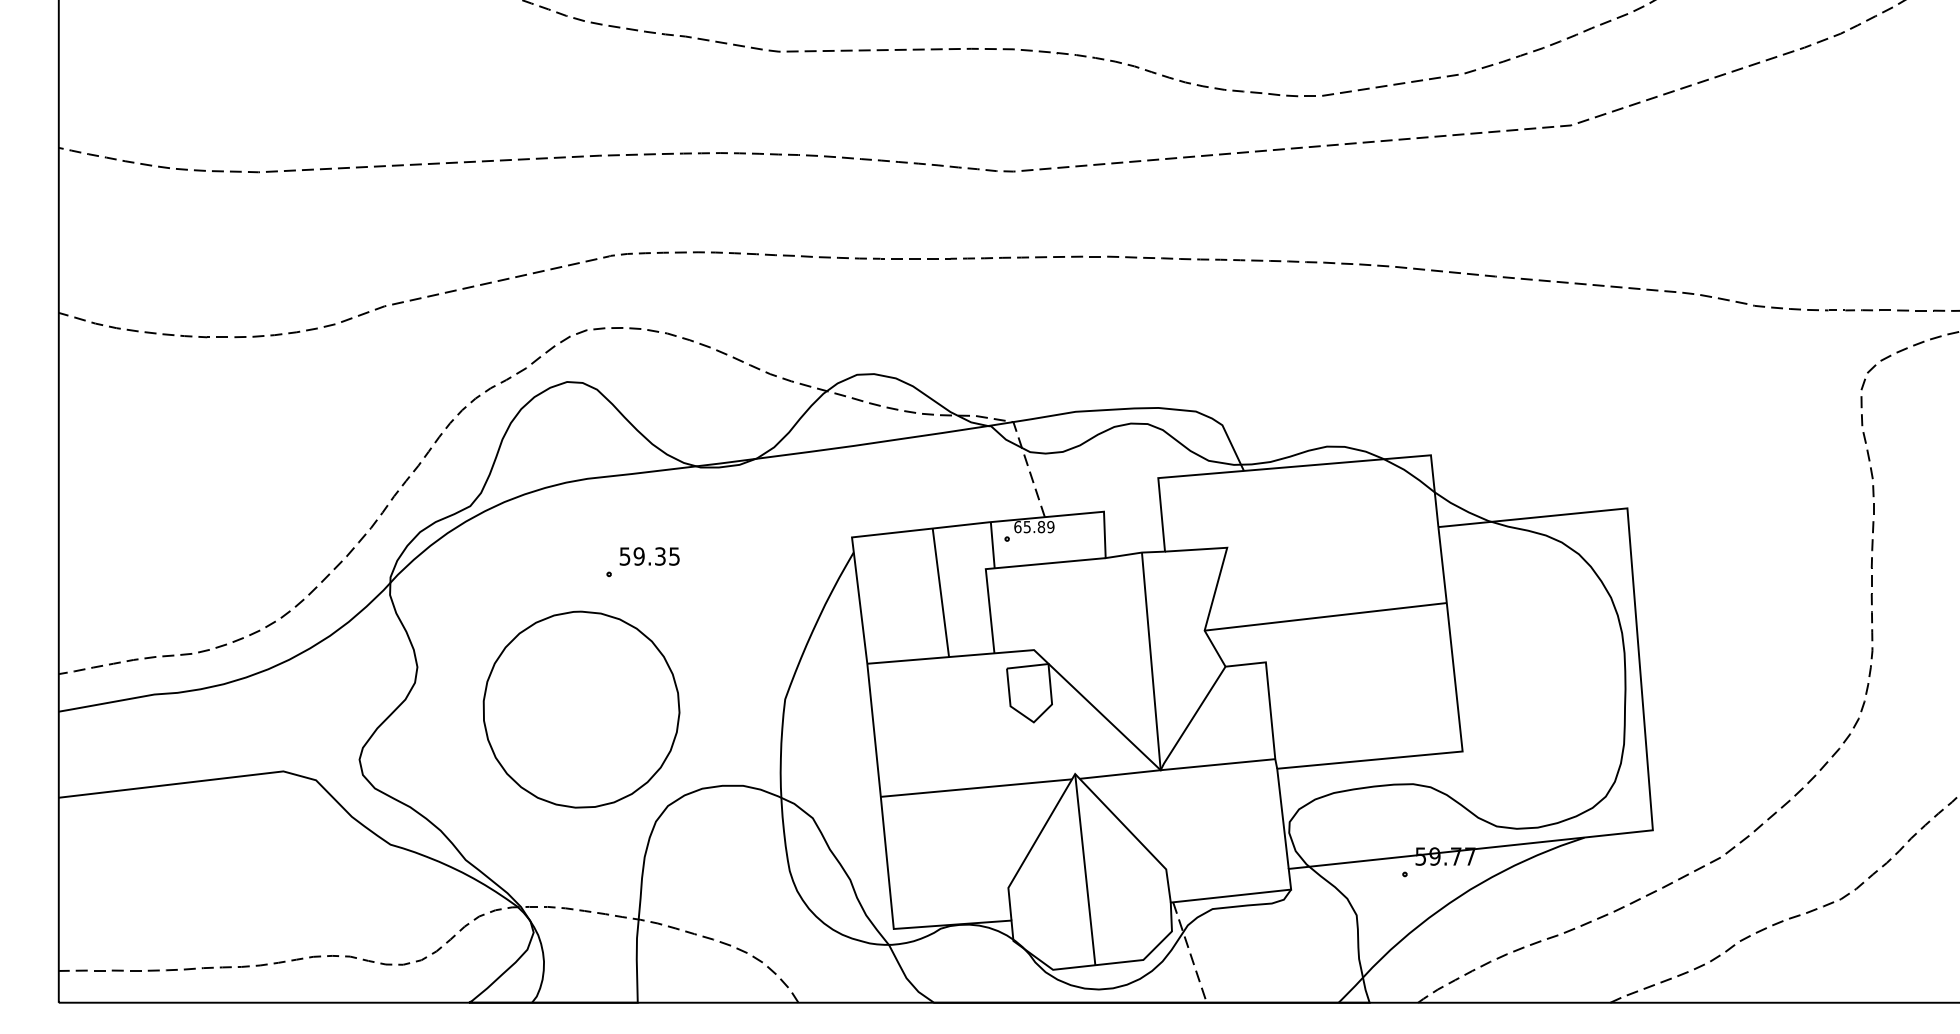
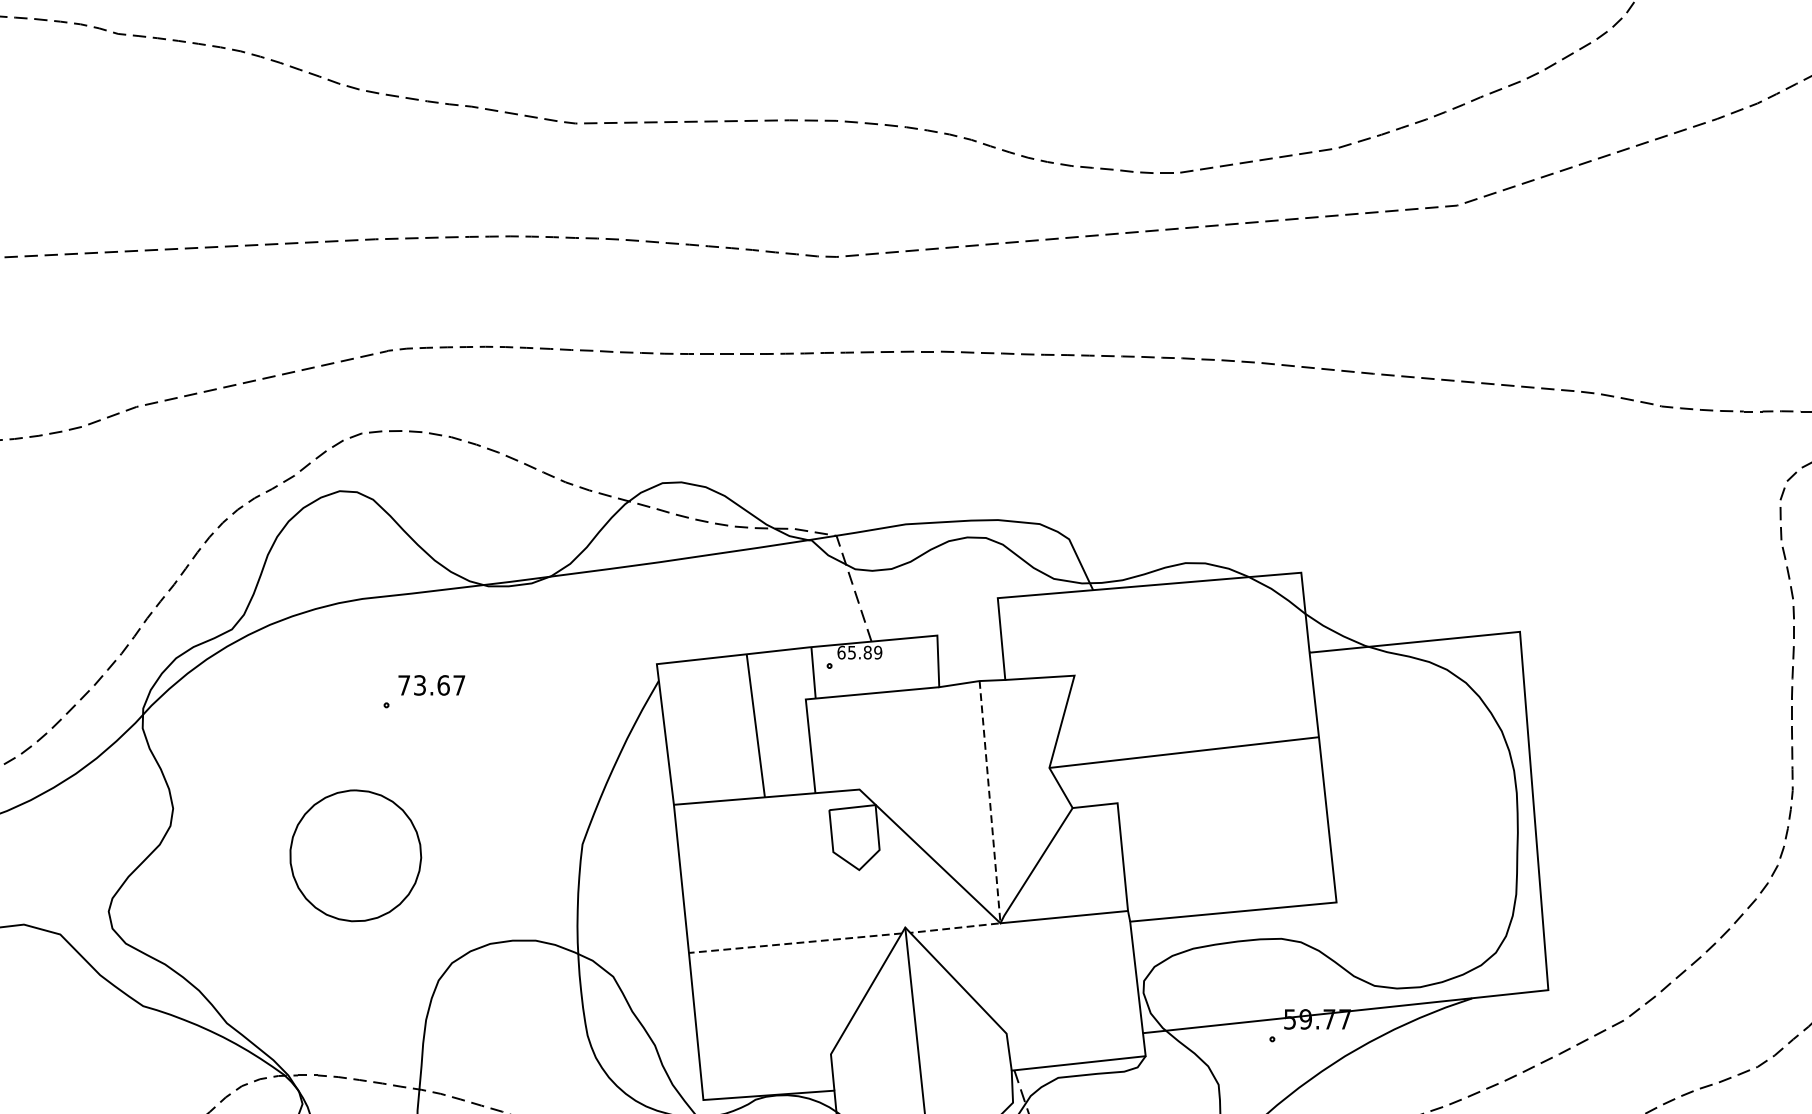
text: (649, 556) -> (431, 685), 59.35 -> 73.67
line: (1154, 702) -> (993, 847), solid -> dashed
part: (581, 709) -> (355, 855), size x0.6
line: (975, 788) -> (794, 943), solid -> dashed

